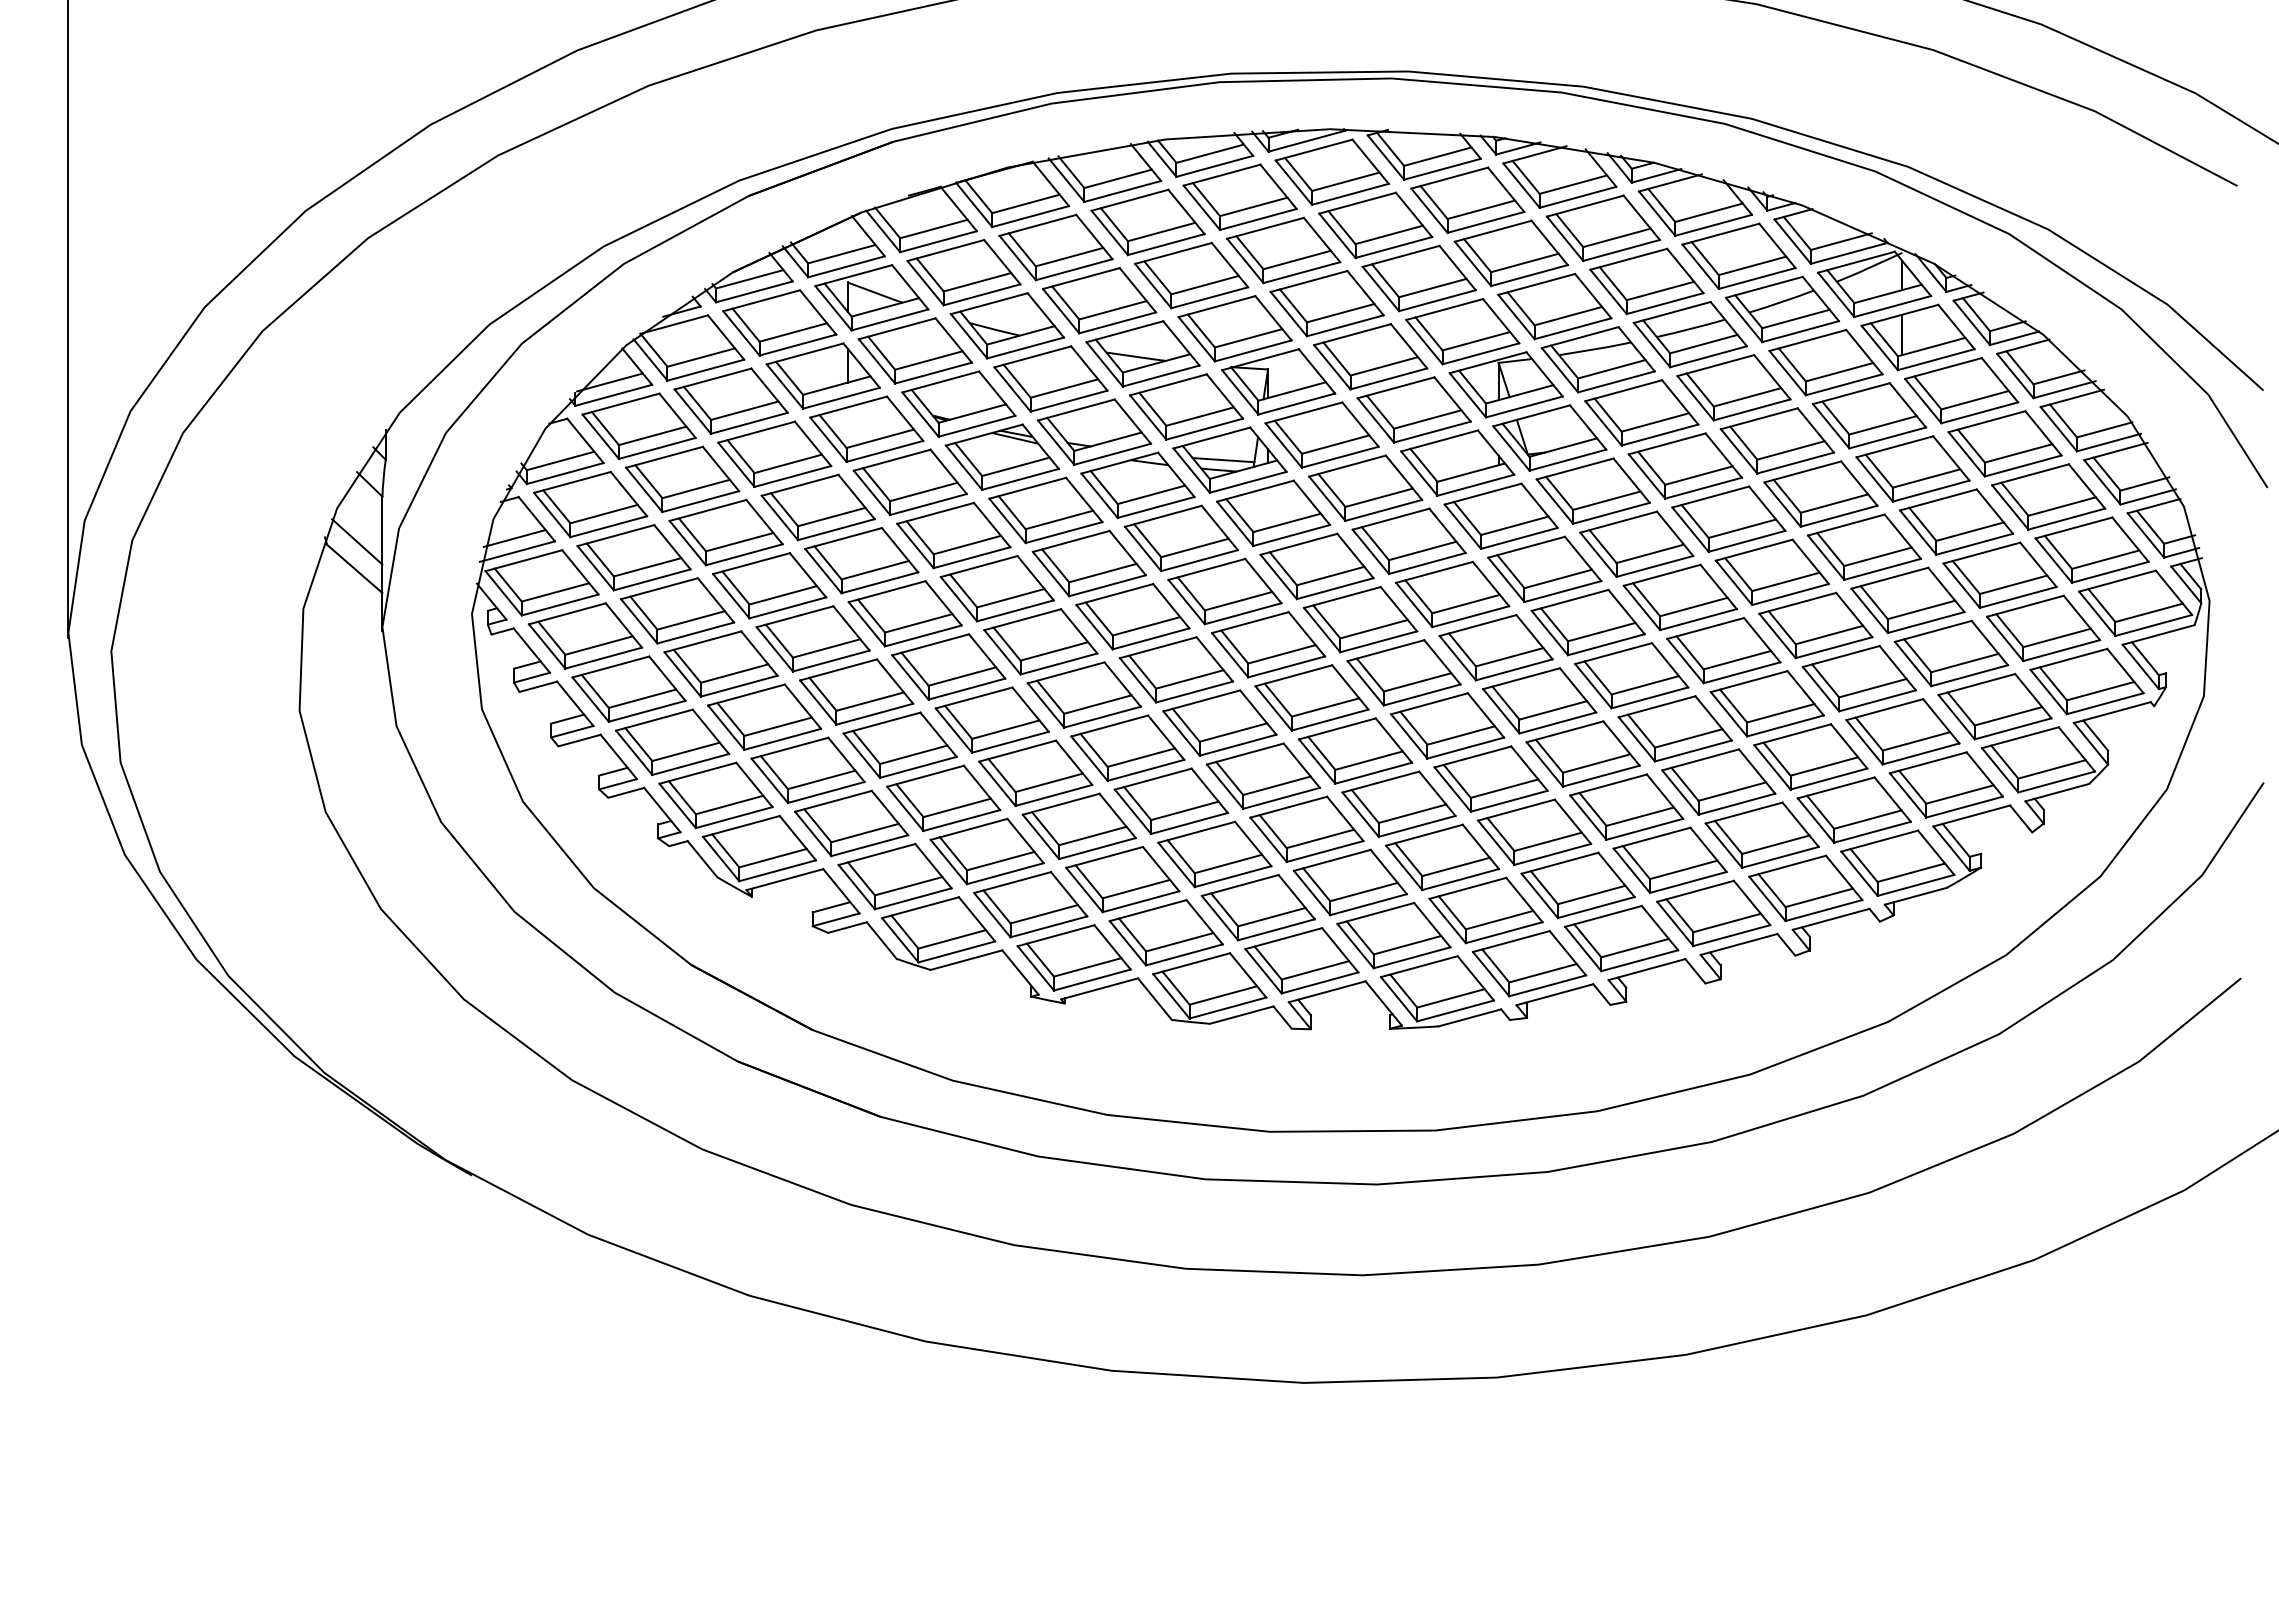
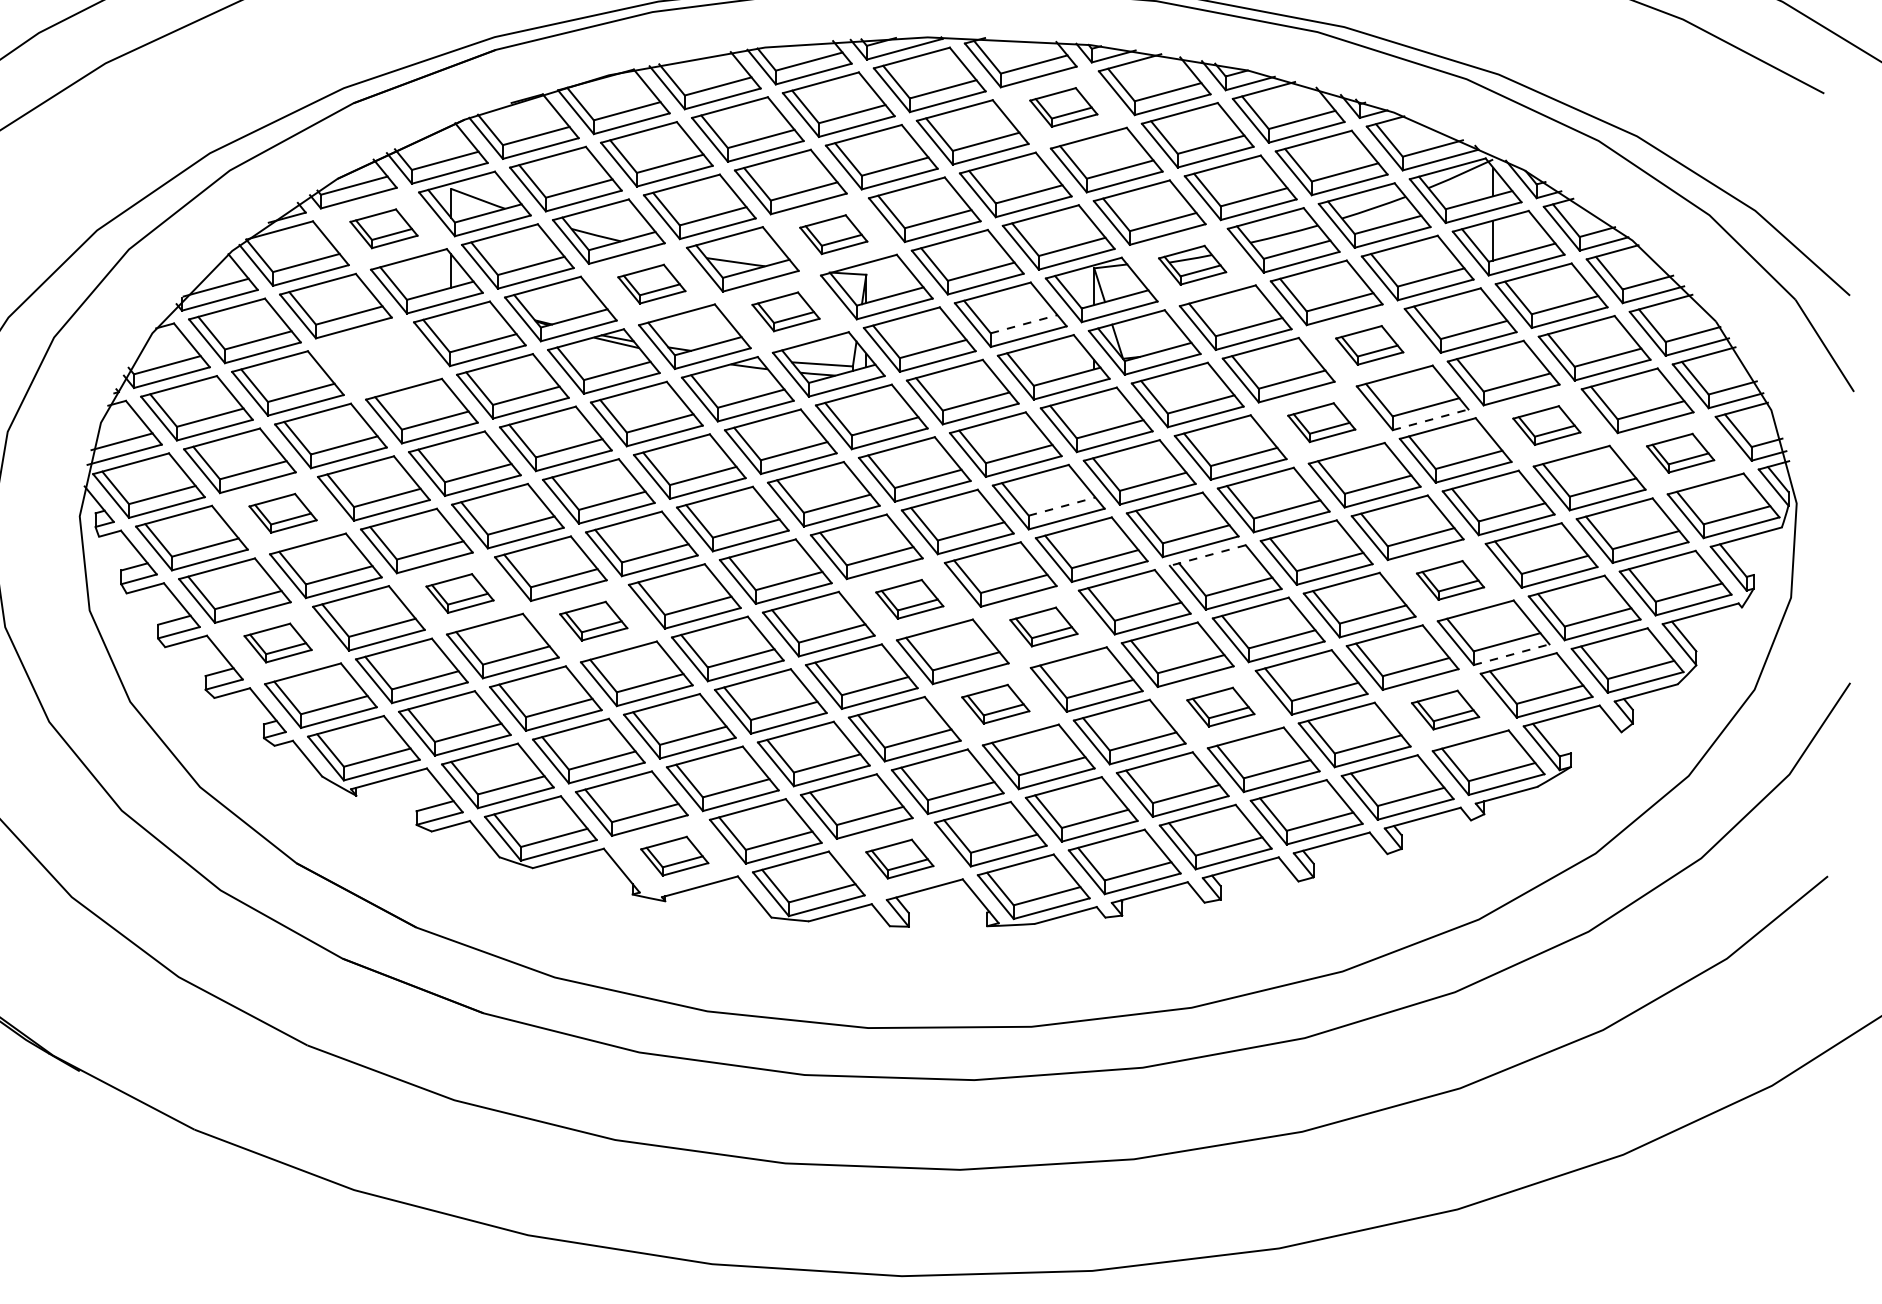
part: (1467, 199) -> (1063, 106), size x0.6
part: (779, 322) -> (383, 228), size x0.6
part: (1234, 328) -> (833, 234), size x0.6
part: (1597, 359) -> (1191, 264), size x0.6
part: (1050, 378) -> (651, 283), size x0.6
part: (1186, 406) -> (785, 311), size x0.6
line: (1427, 419) -> (1023, 324), solid -> dashed
part: (1777, 440) -> (1369, 344), size x0.6
part: (774, 453) -> (378, 357), removed
line: (1839, 516) -> (1431, 420), solid -> dashed
part: (1728, 518) -> (1321, 422), size x0.6
part: (1956, 521) -> (1546, 425), size x0.6
part: (2091, 549) -> (1680, 452), size x0.6
line: (1466, 604) -> (1062, 507), solid -> dashed
part: (677, 610) -> (282, 512), size x0.6
line: (1613, 653) -> (1207, 555), solid -> dashed
part: (1858, 678) -> (1449, 580), size x0.6
part: (856, 691) -> (459, 592), size x0.6
part: (1311, 697) -> (909, 598), size x0.6
part: (991, 719) -> (593, 620), size x0.6
part: (1447, 725) -> (1043, 626), size x0.6
part: (672, 741) -> (277, 642), size x0.6
line: (1921, 753) -> (1512, 654), solid -> dashed
part: (1398, 803) -> (995, 703), size x0.6
part: (1626, 806) -> (1220, 706), size x0.6
part: (1853, 809) -> (1444, 709), size x0.6
part: (1073, 957) -> (674, 855), size x0.6
part: (1301, 960) -> (899, 858), size x0.6

